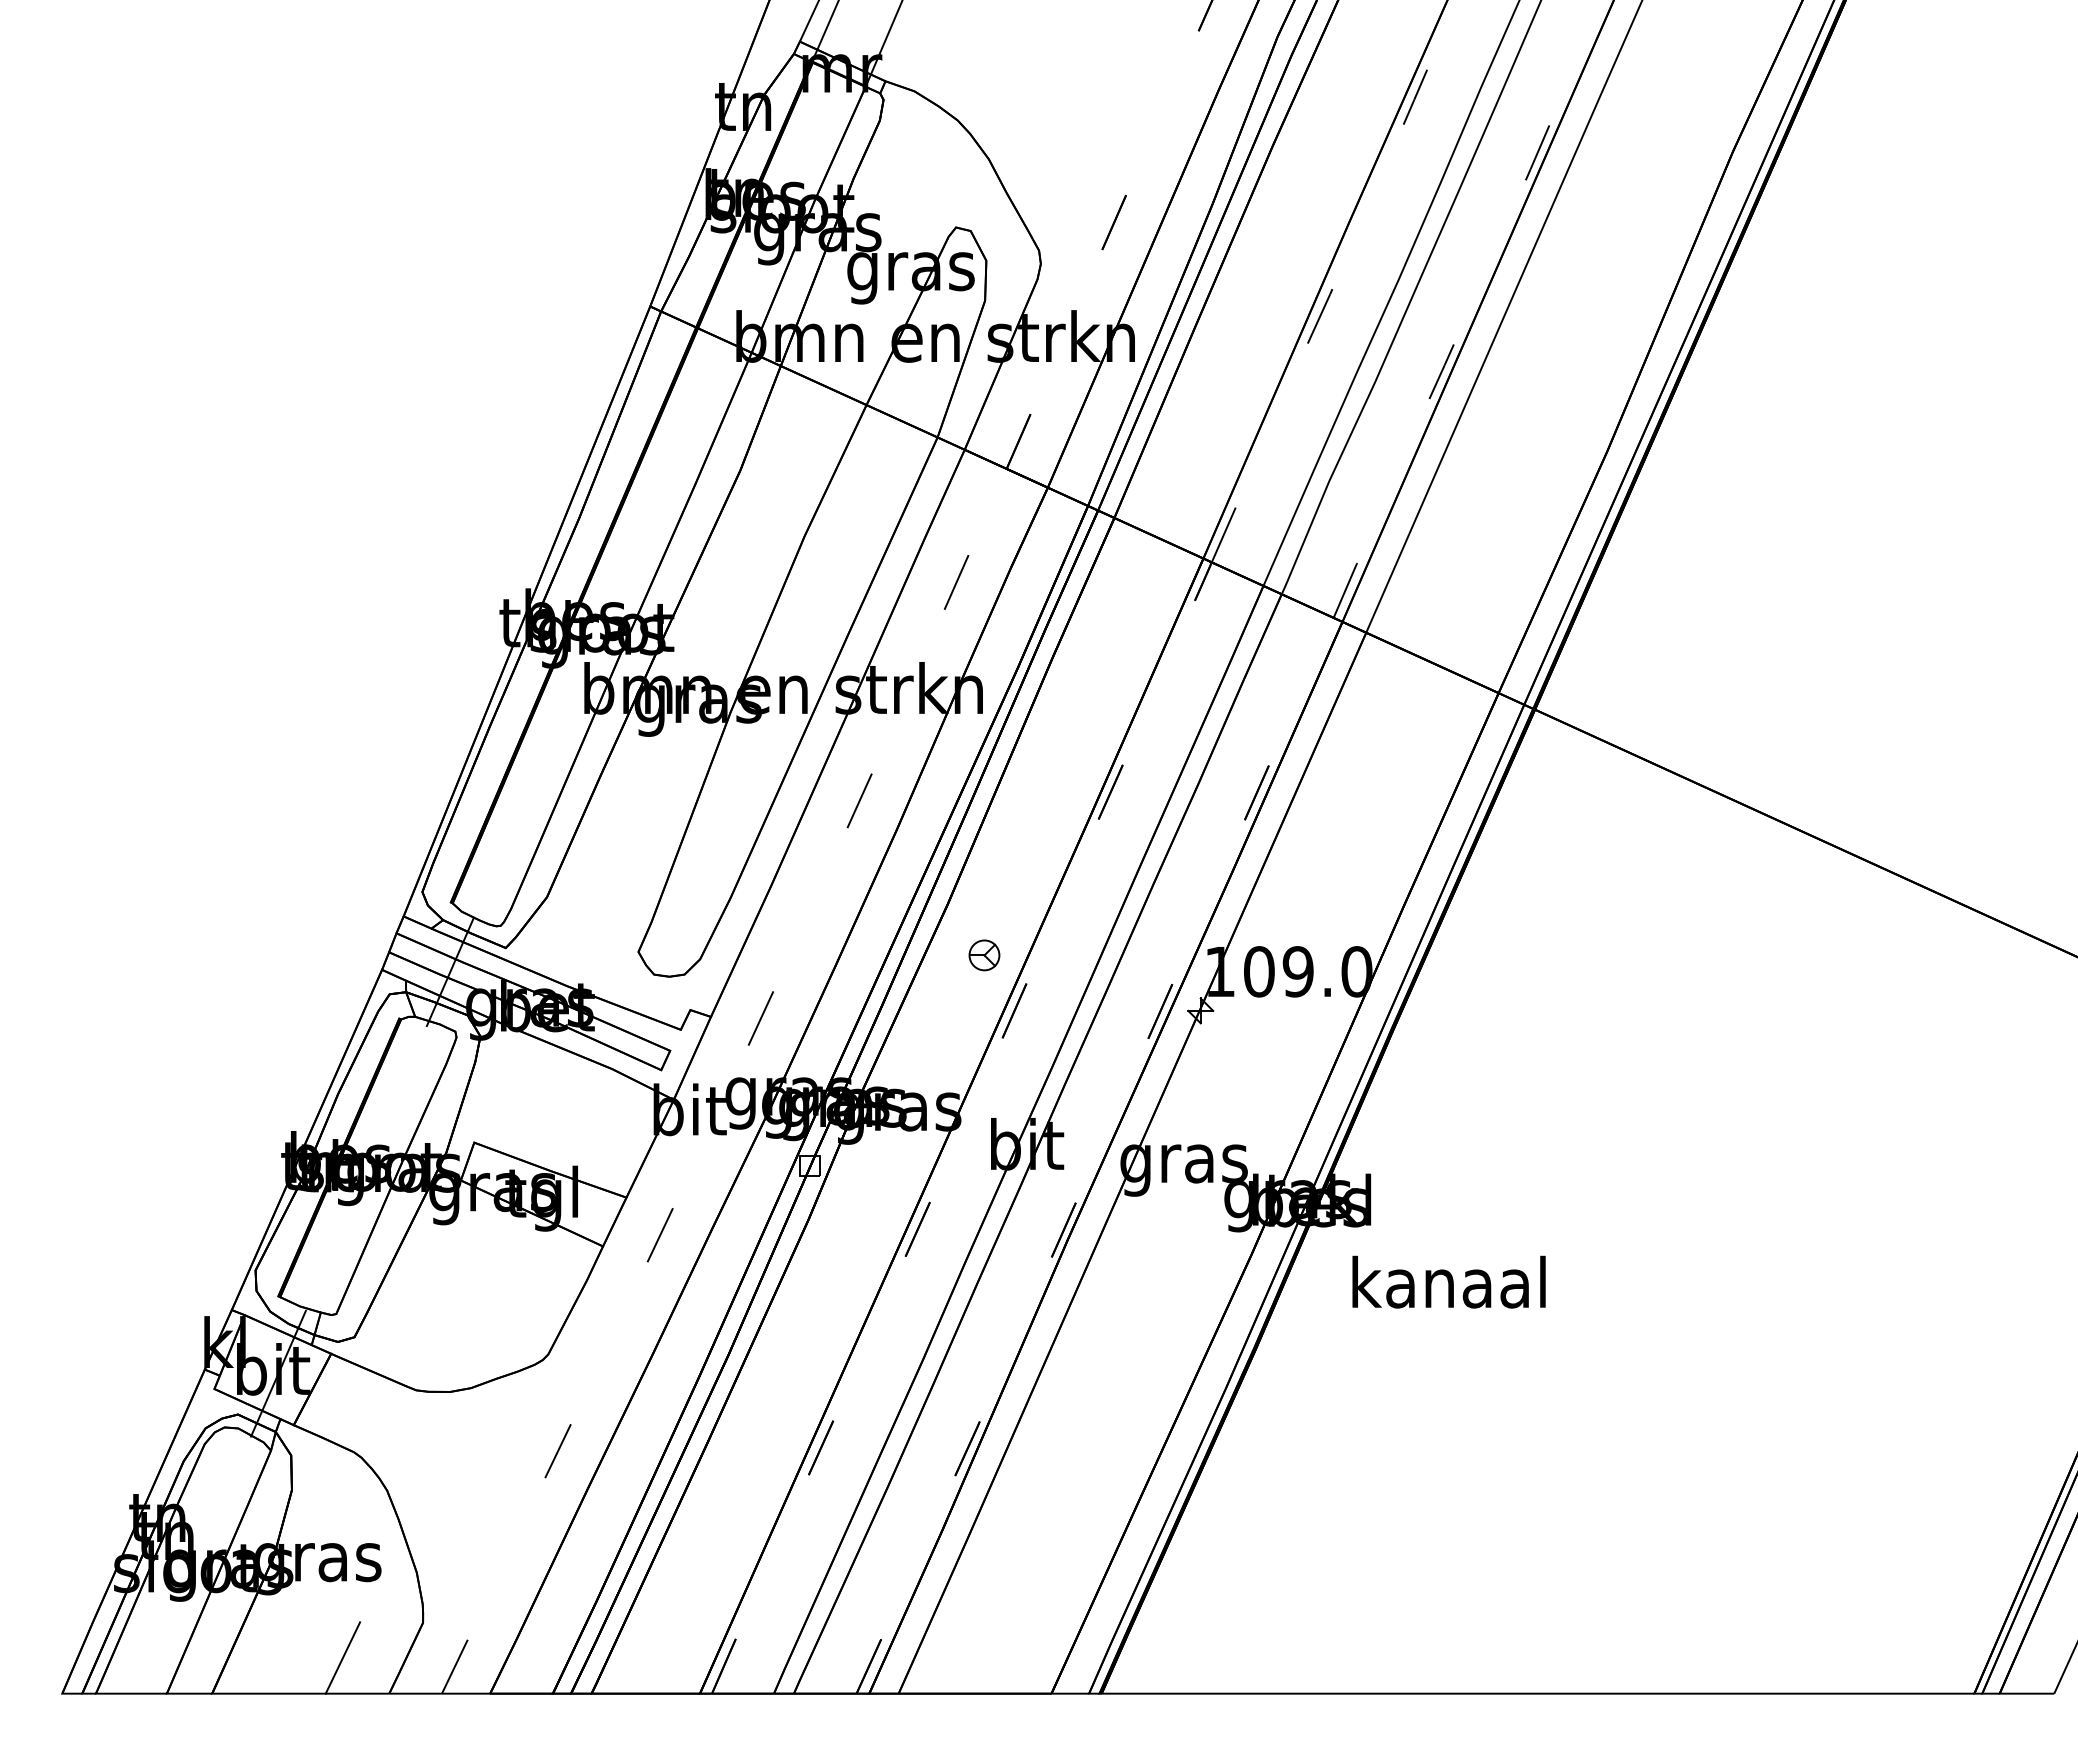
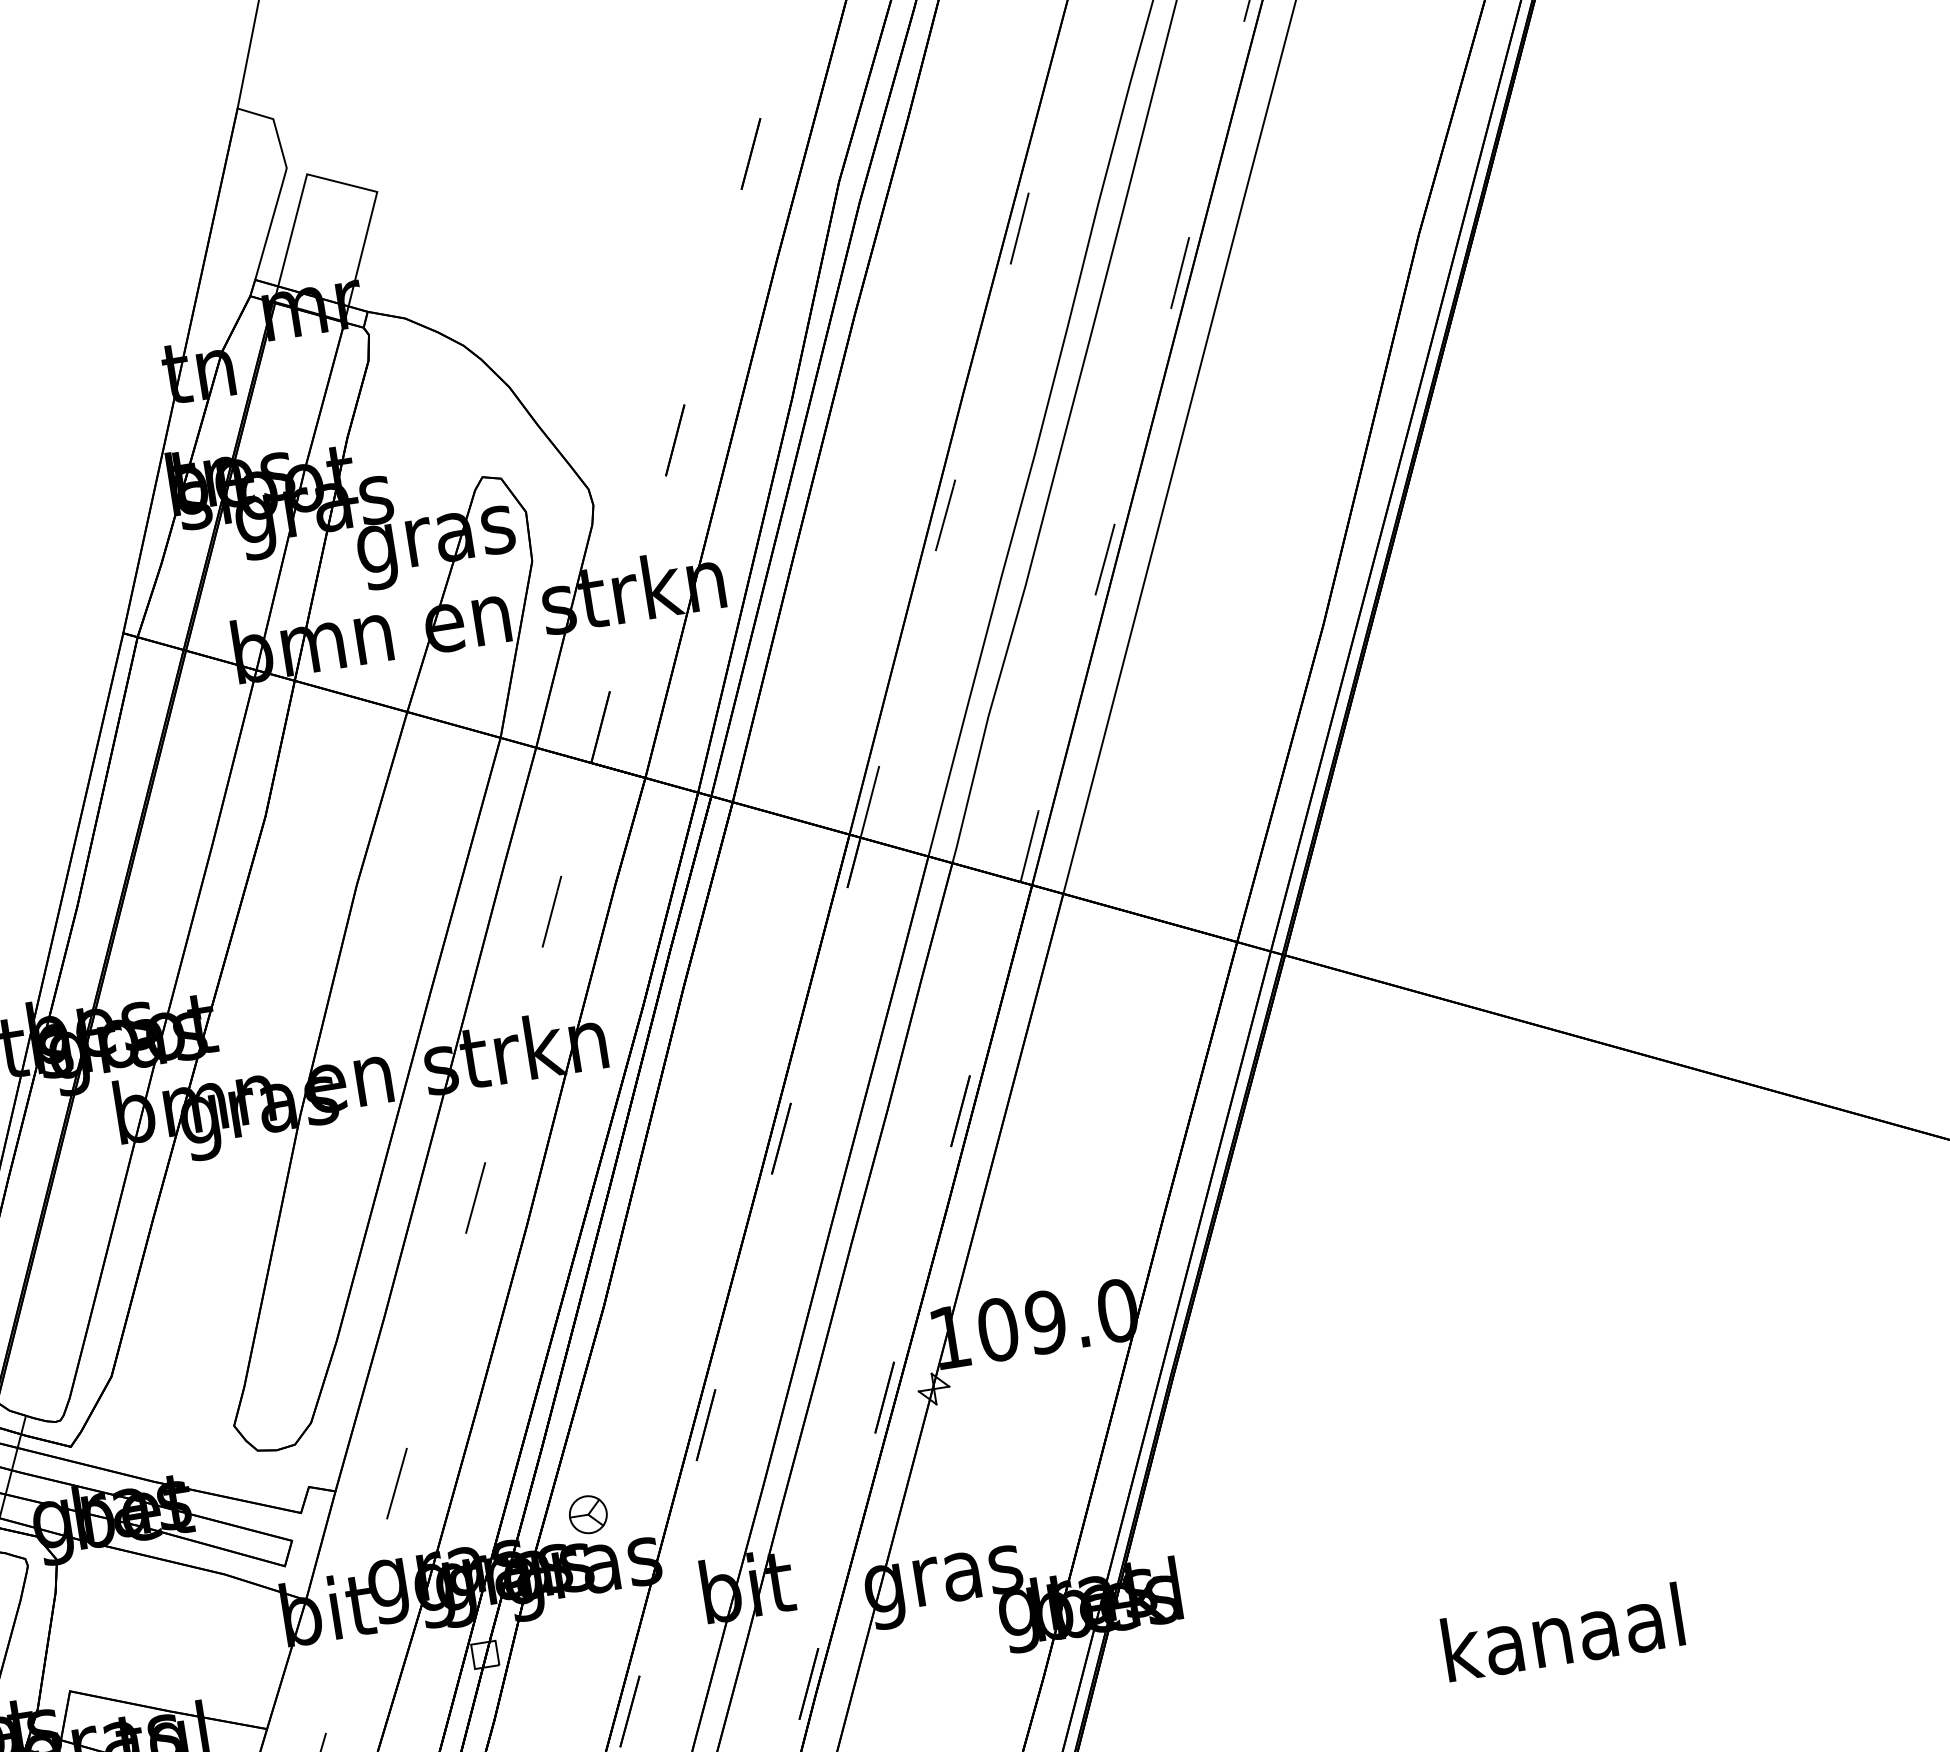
part: (984, 955) -> (588, 1514), moved
text: (1448, 1281) -> (1562, 1631), moved

